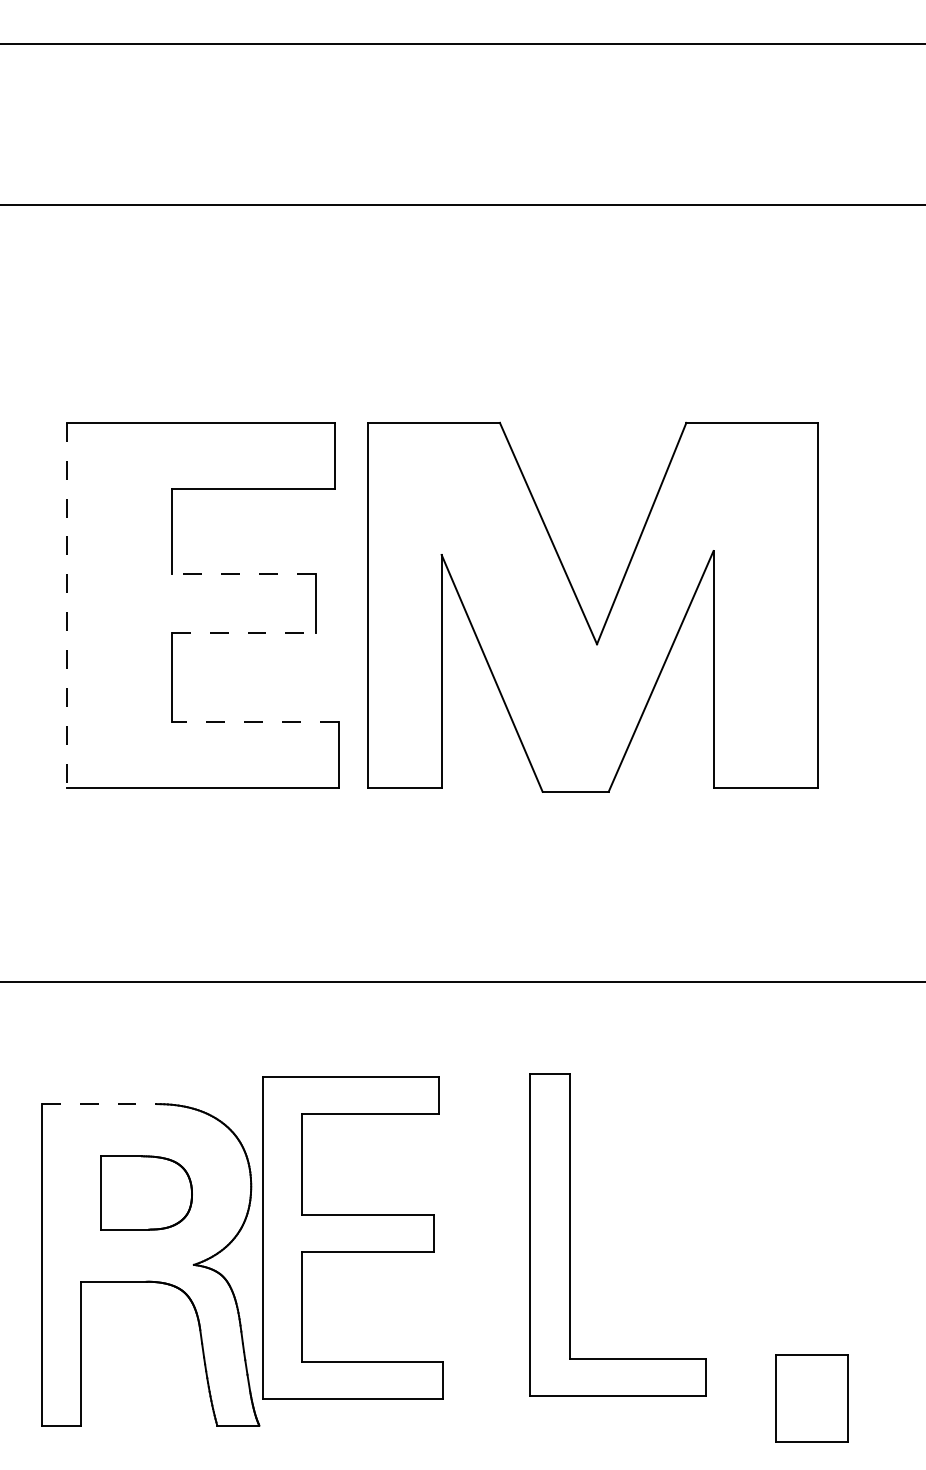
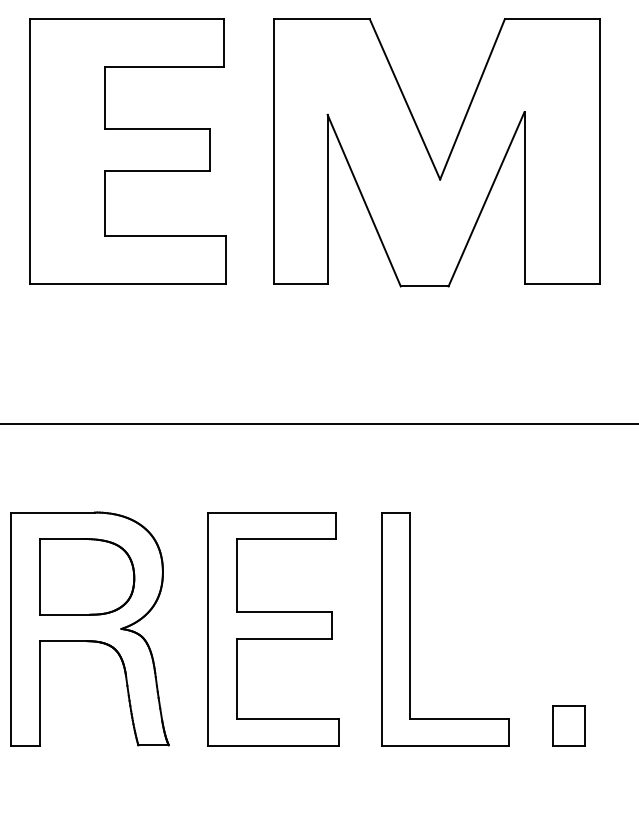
line: (243, 574) -> (157, 129), dashed -> solid
line: (66, 605) -> (29, 151), dashed -> solid
part: (583, 610) -> (430, 155), moved
line: (243, 632) -> (157, 171), dashed -> solid
line: (255, 721) -> (166, 235), dashed -> solid
line: (99, 1104) -> (53, 512), dashed -> solid
part: (146, 1192) -> (87, 576), size x1.43
part: (570, 1234) -> (410, 628), moved
part: (352, 1237) -> (273, 628), moved
part: (812, 1398) -> (569, 725), size x0.62

